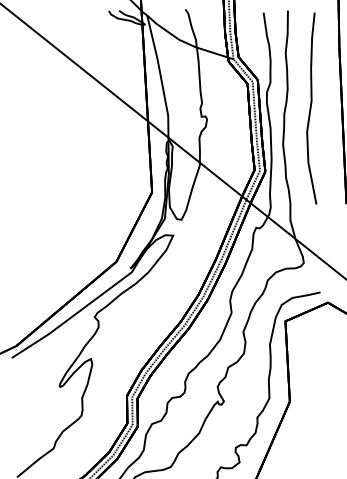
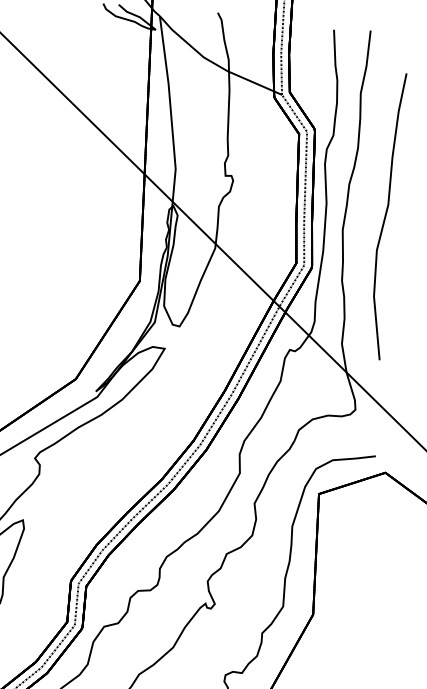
curve: (311, 108) -> (387, 216), moved

